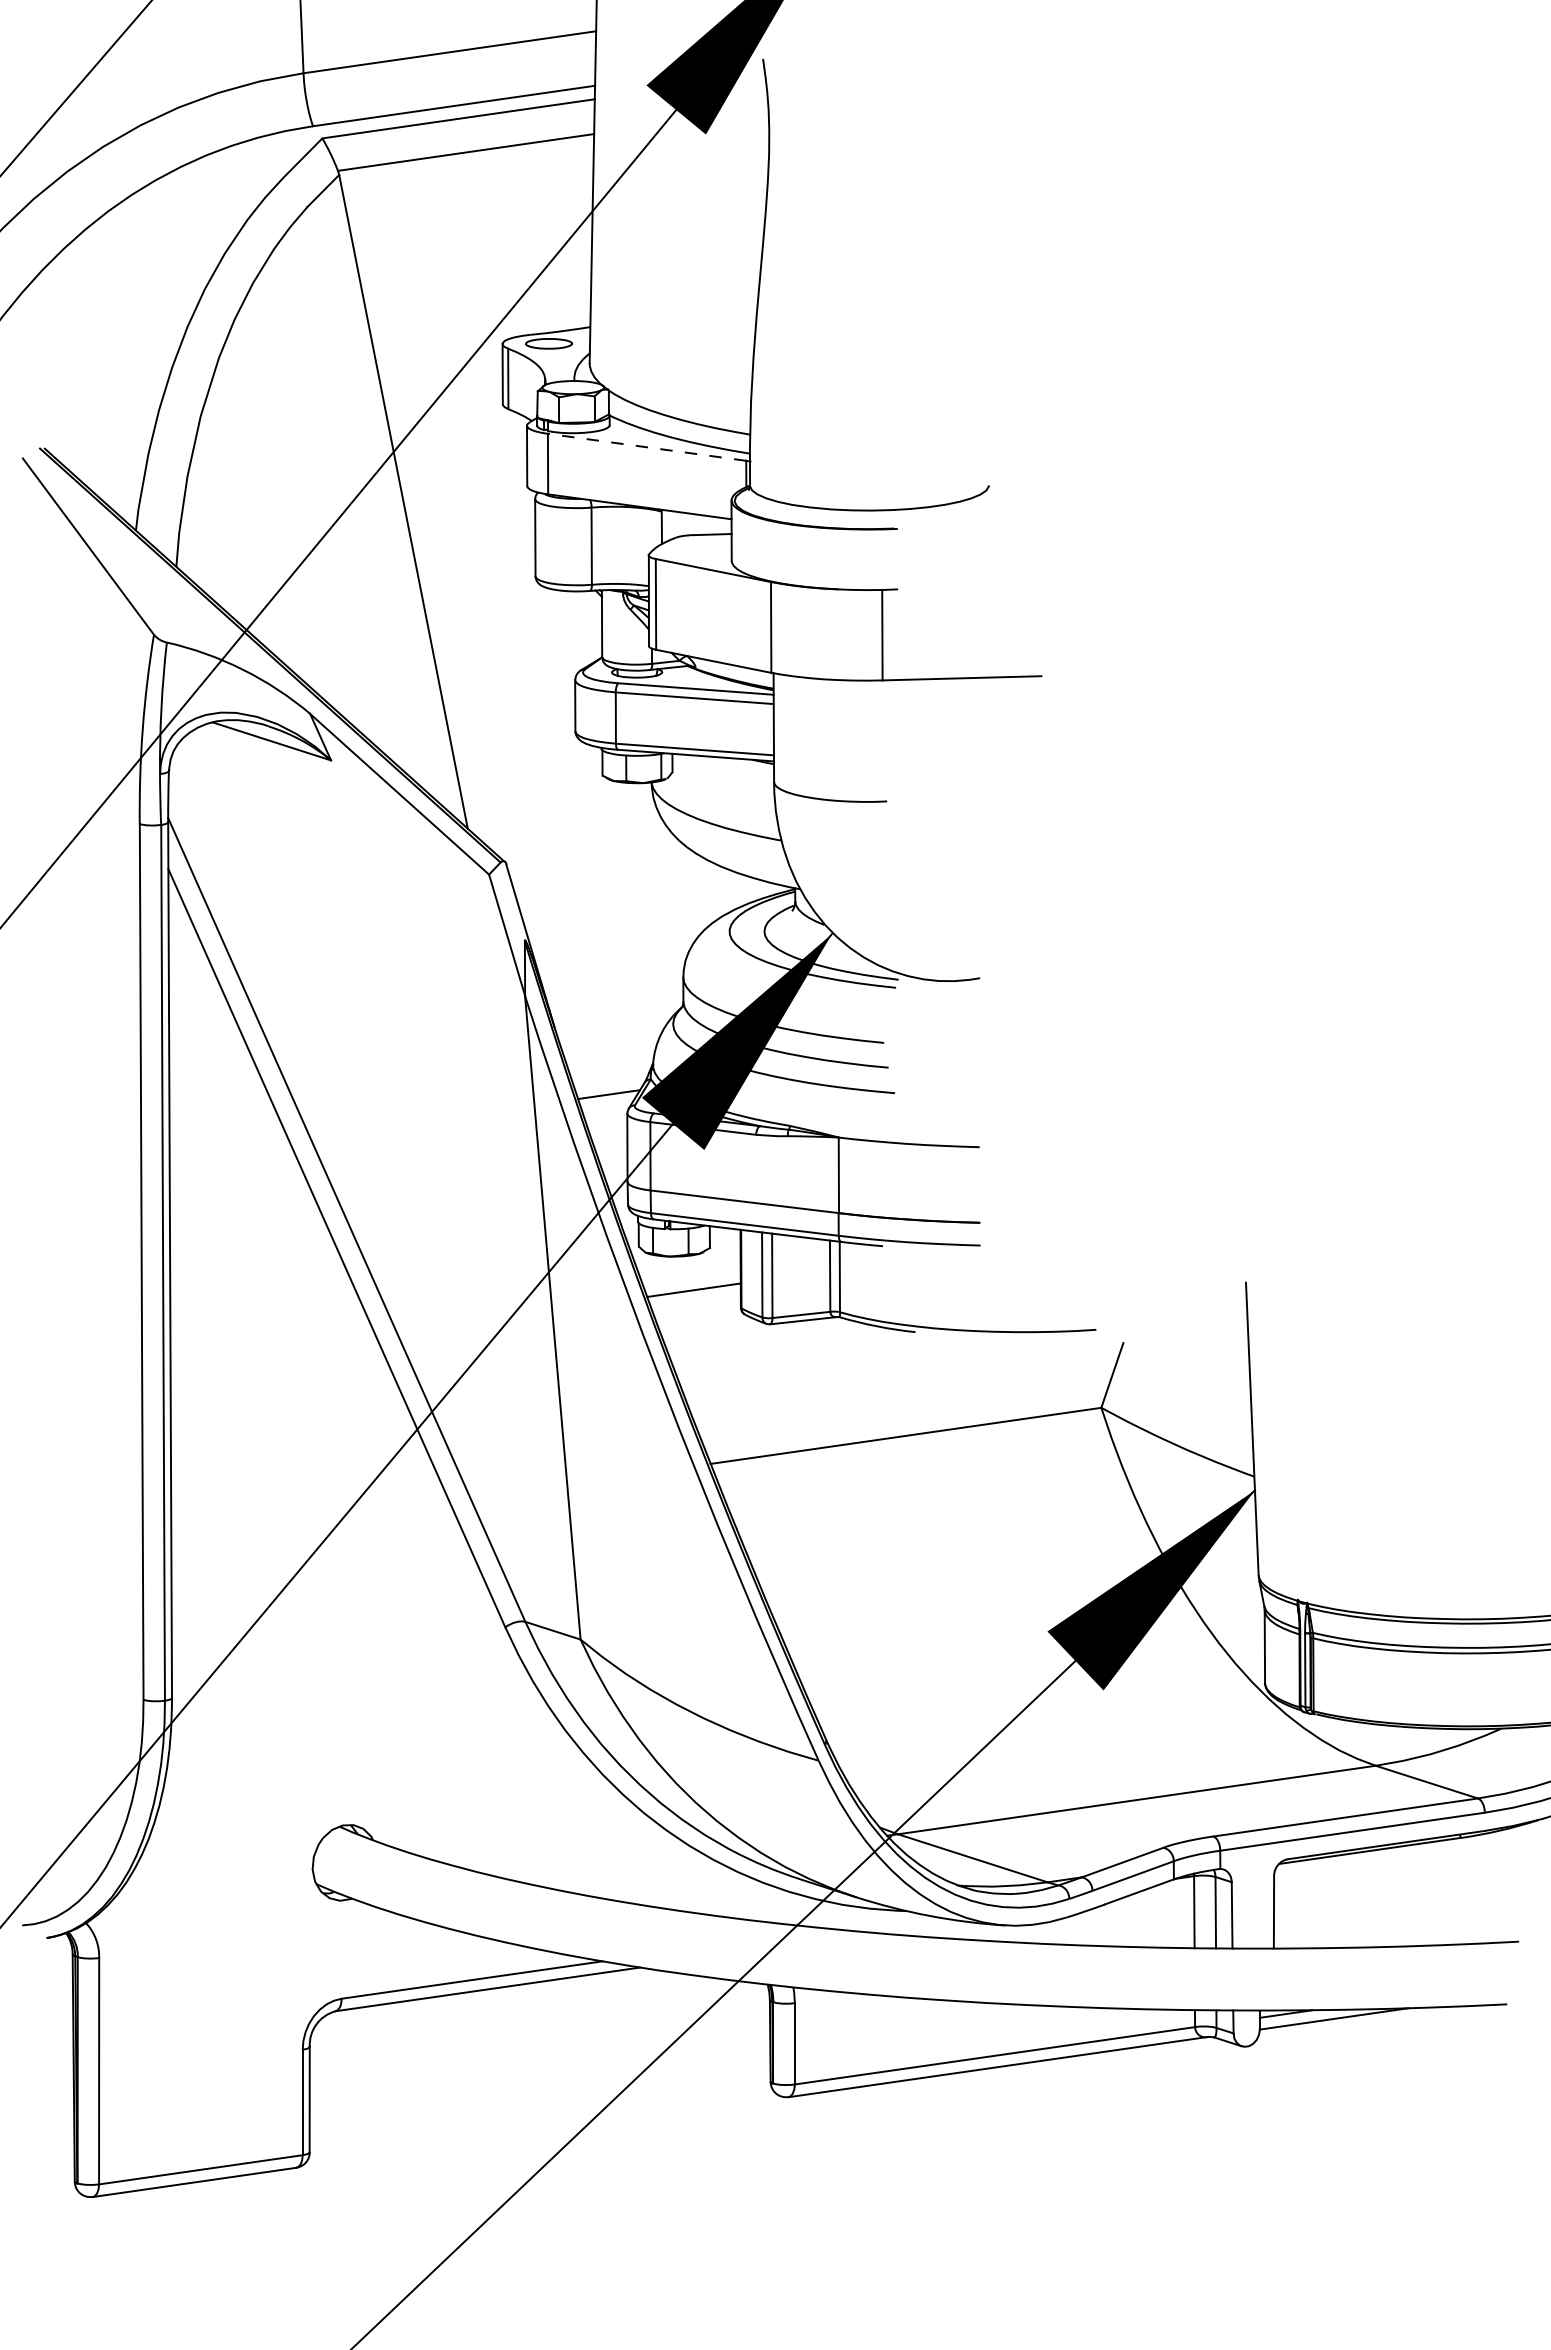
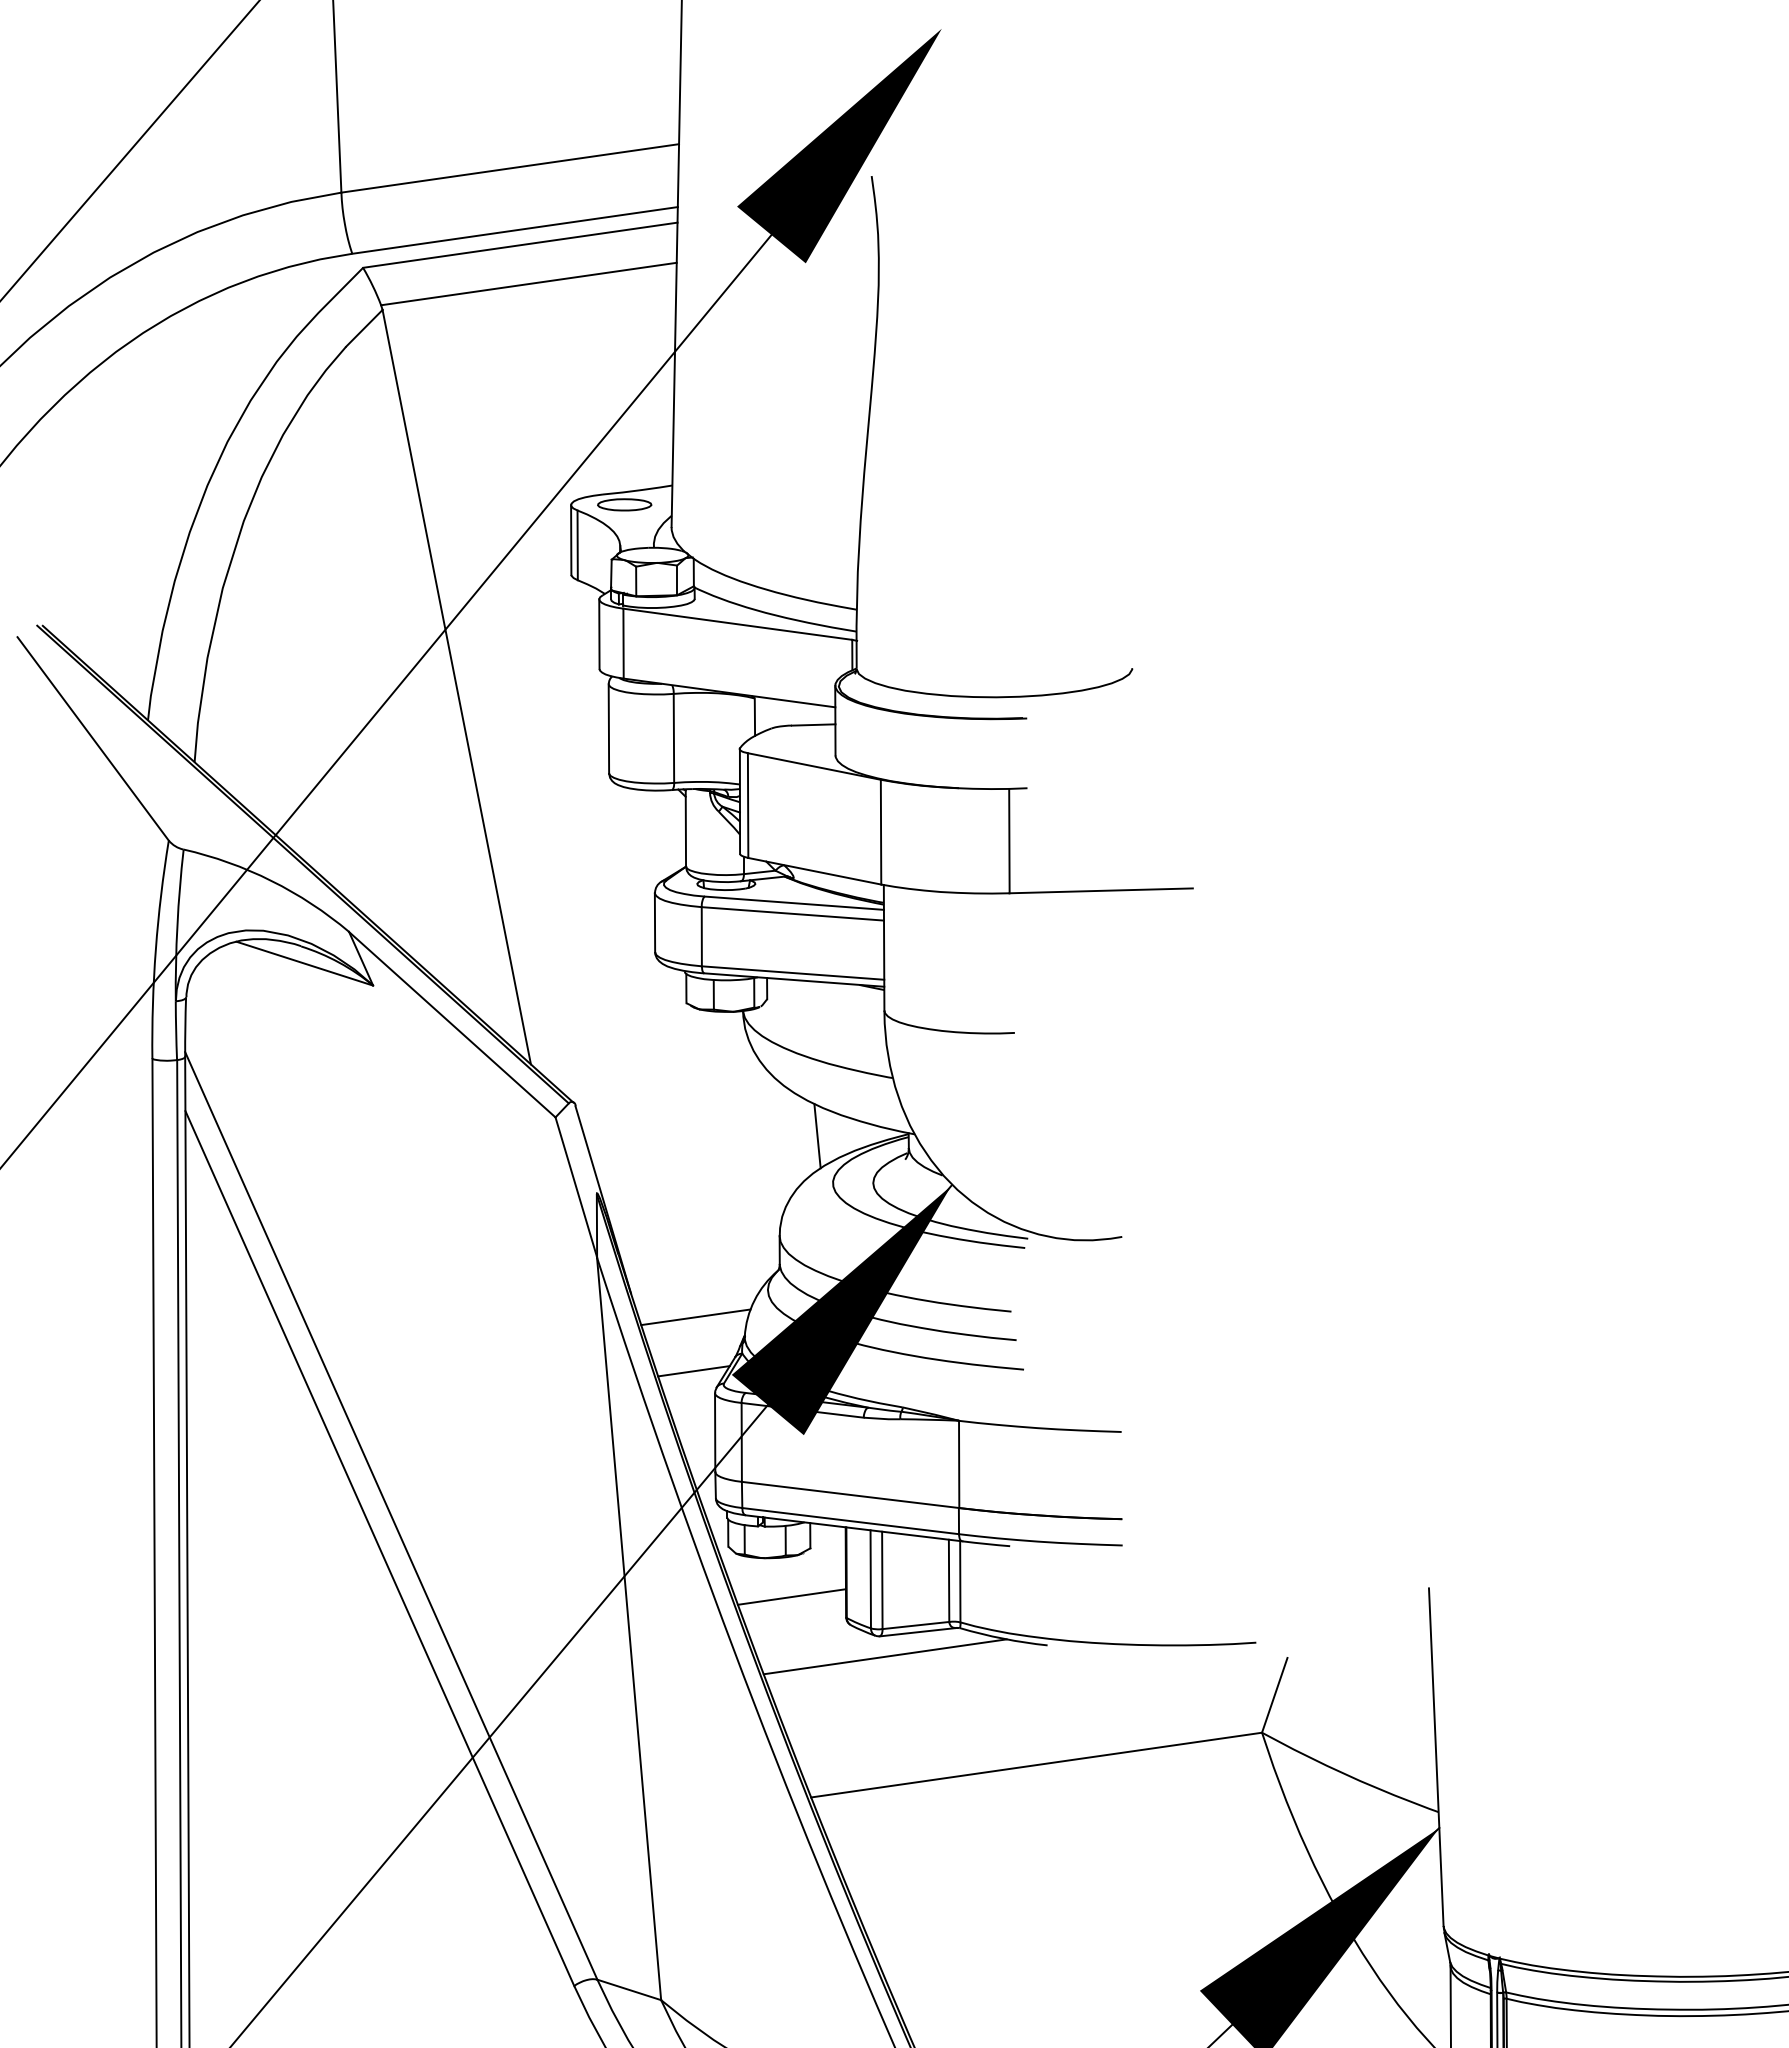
line: (646, 447) -> (737, 624), dashed -> solid
line: (715, 890) -> (816, 1135), added
line: (610, 1047) -> (695, 1316), added
line: (774, 1341) -> (884, 1656), added

